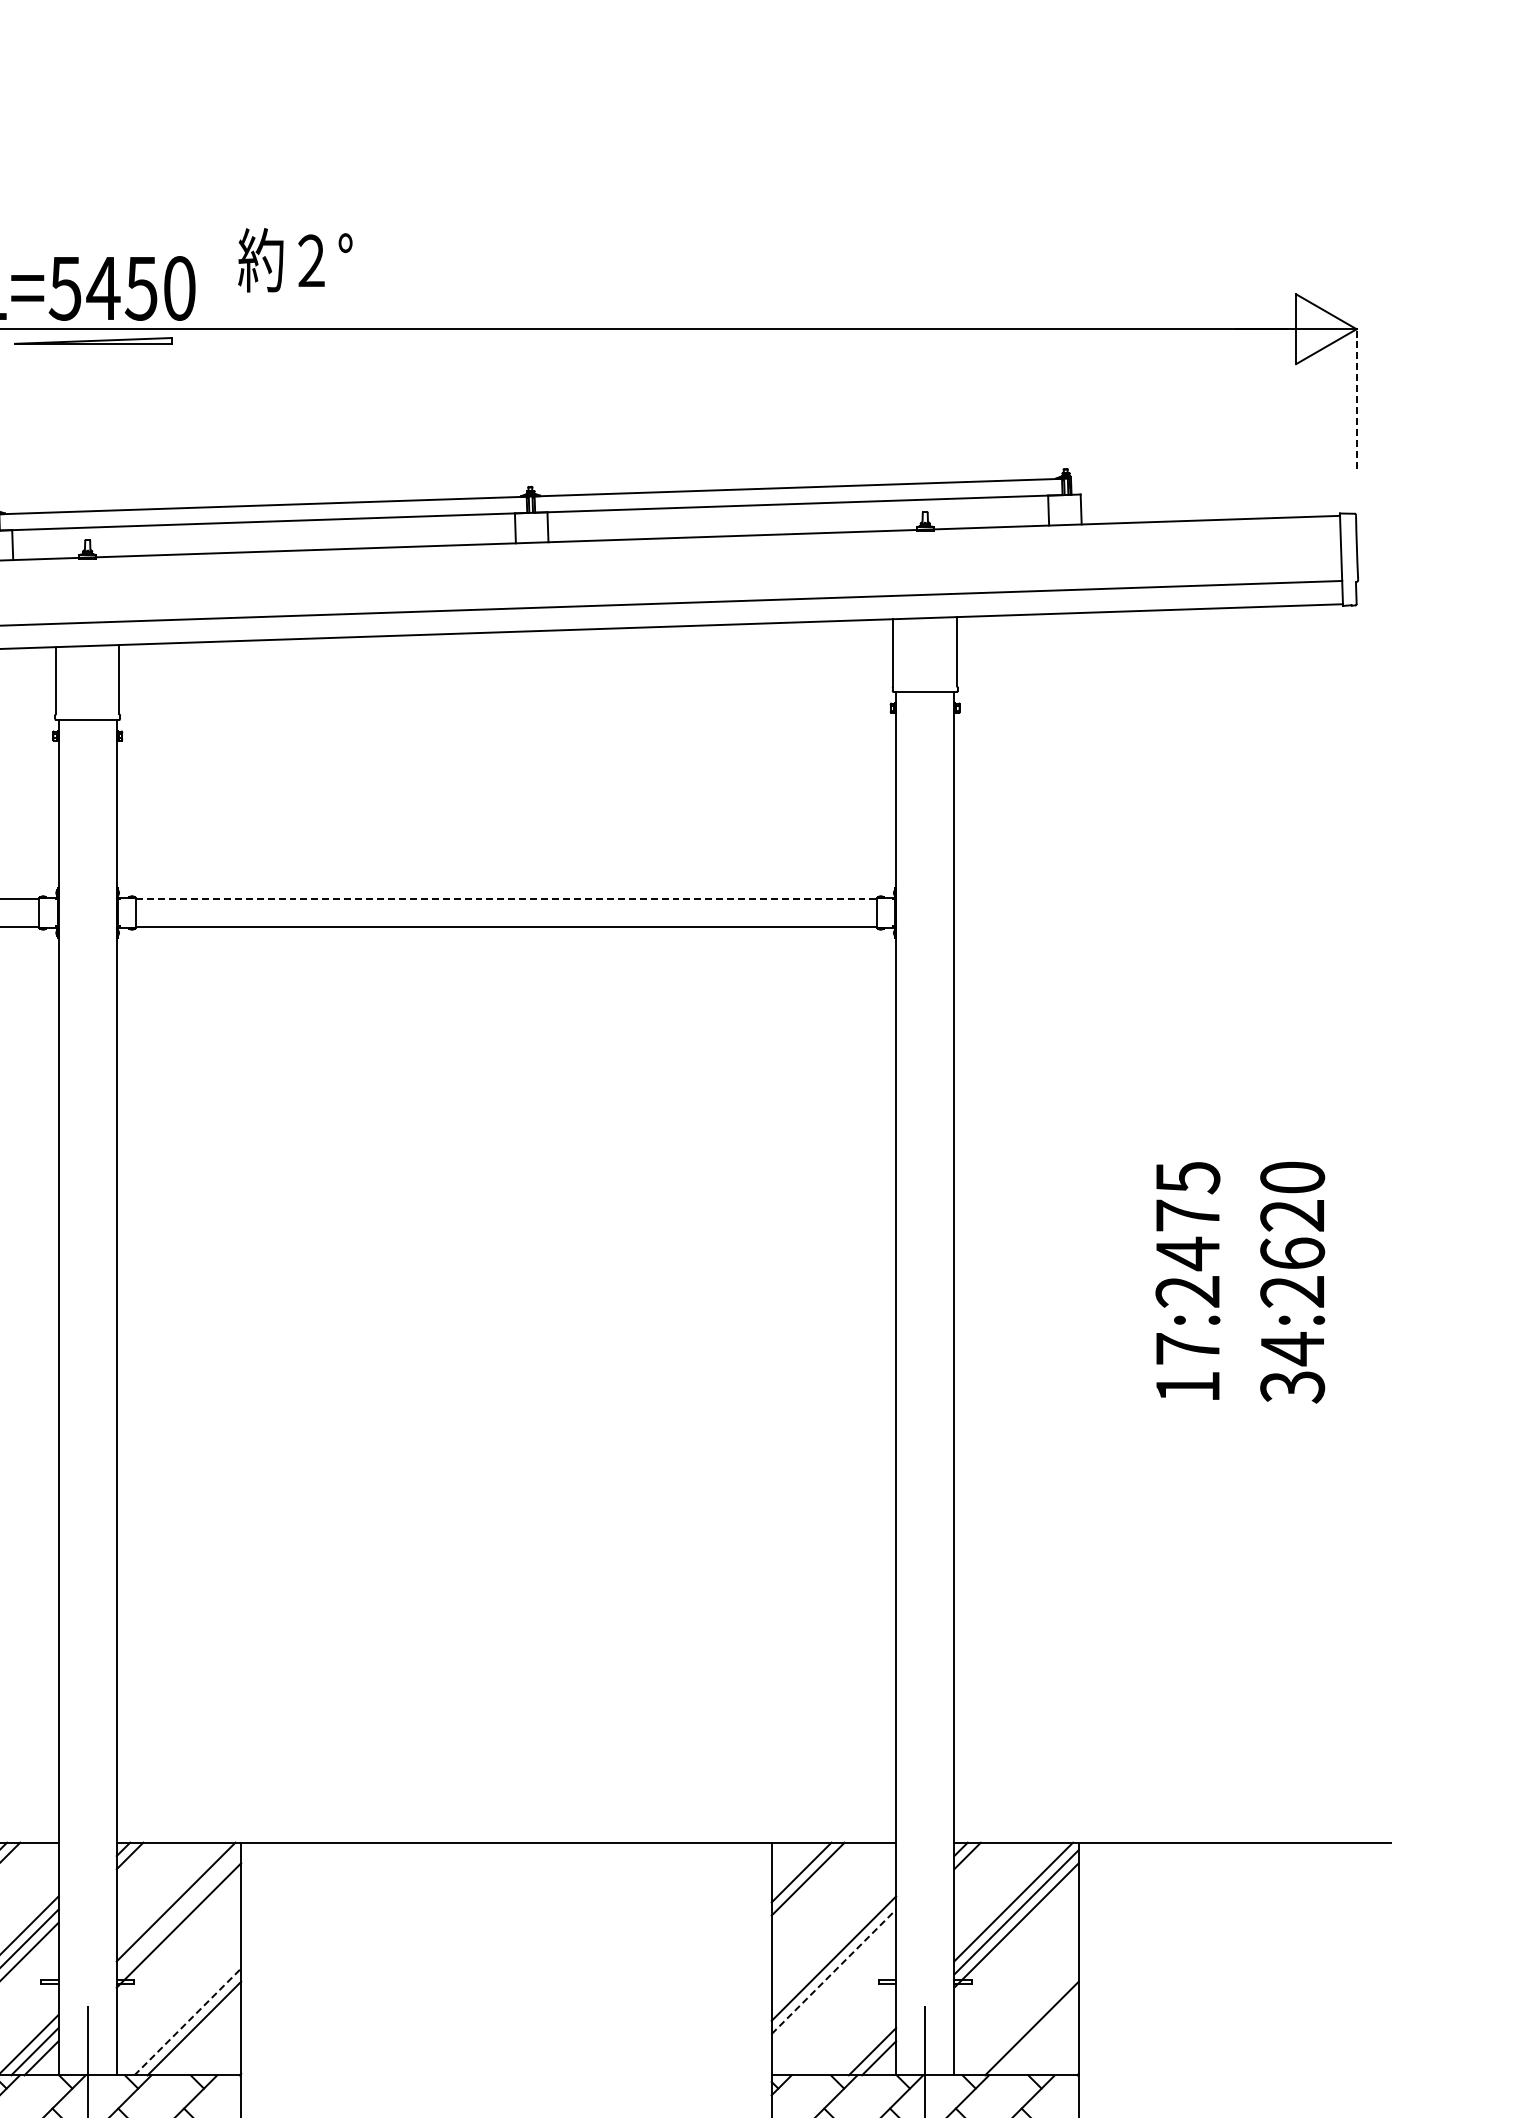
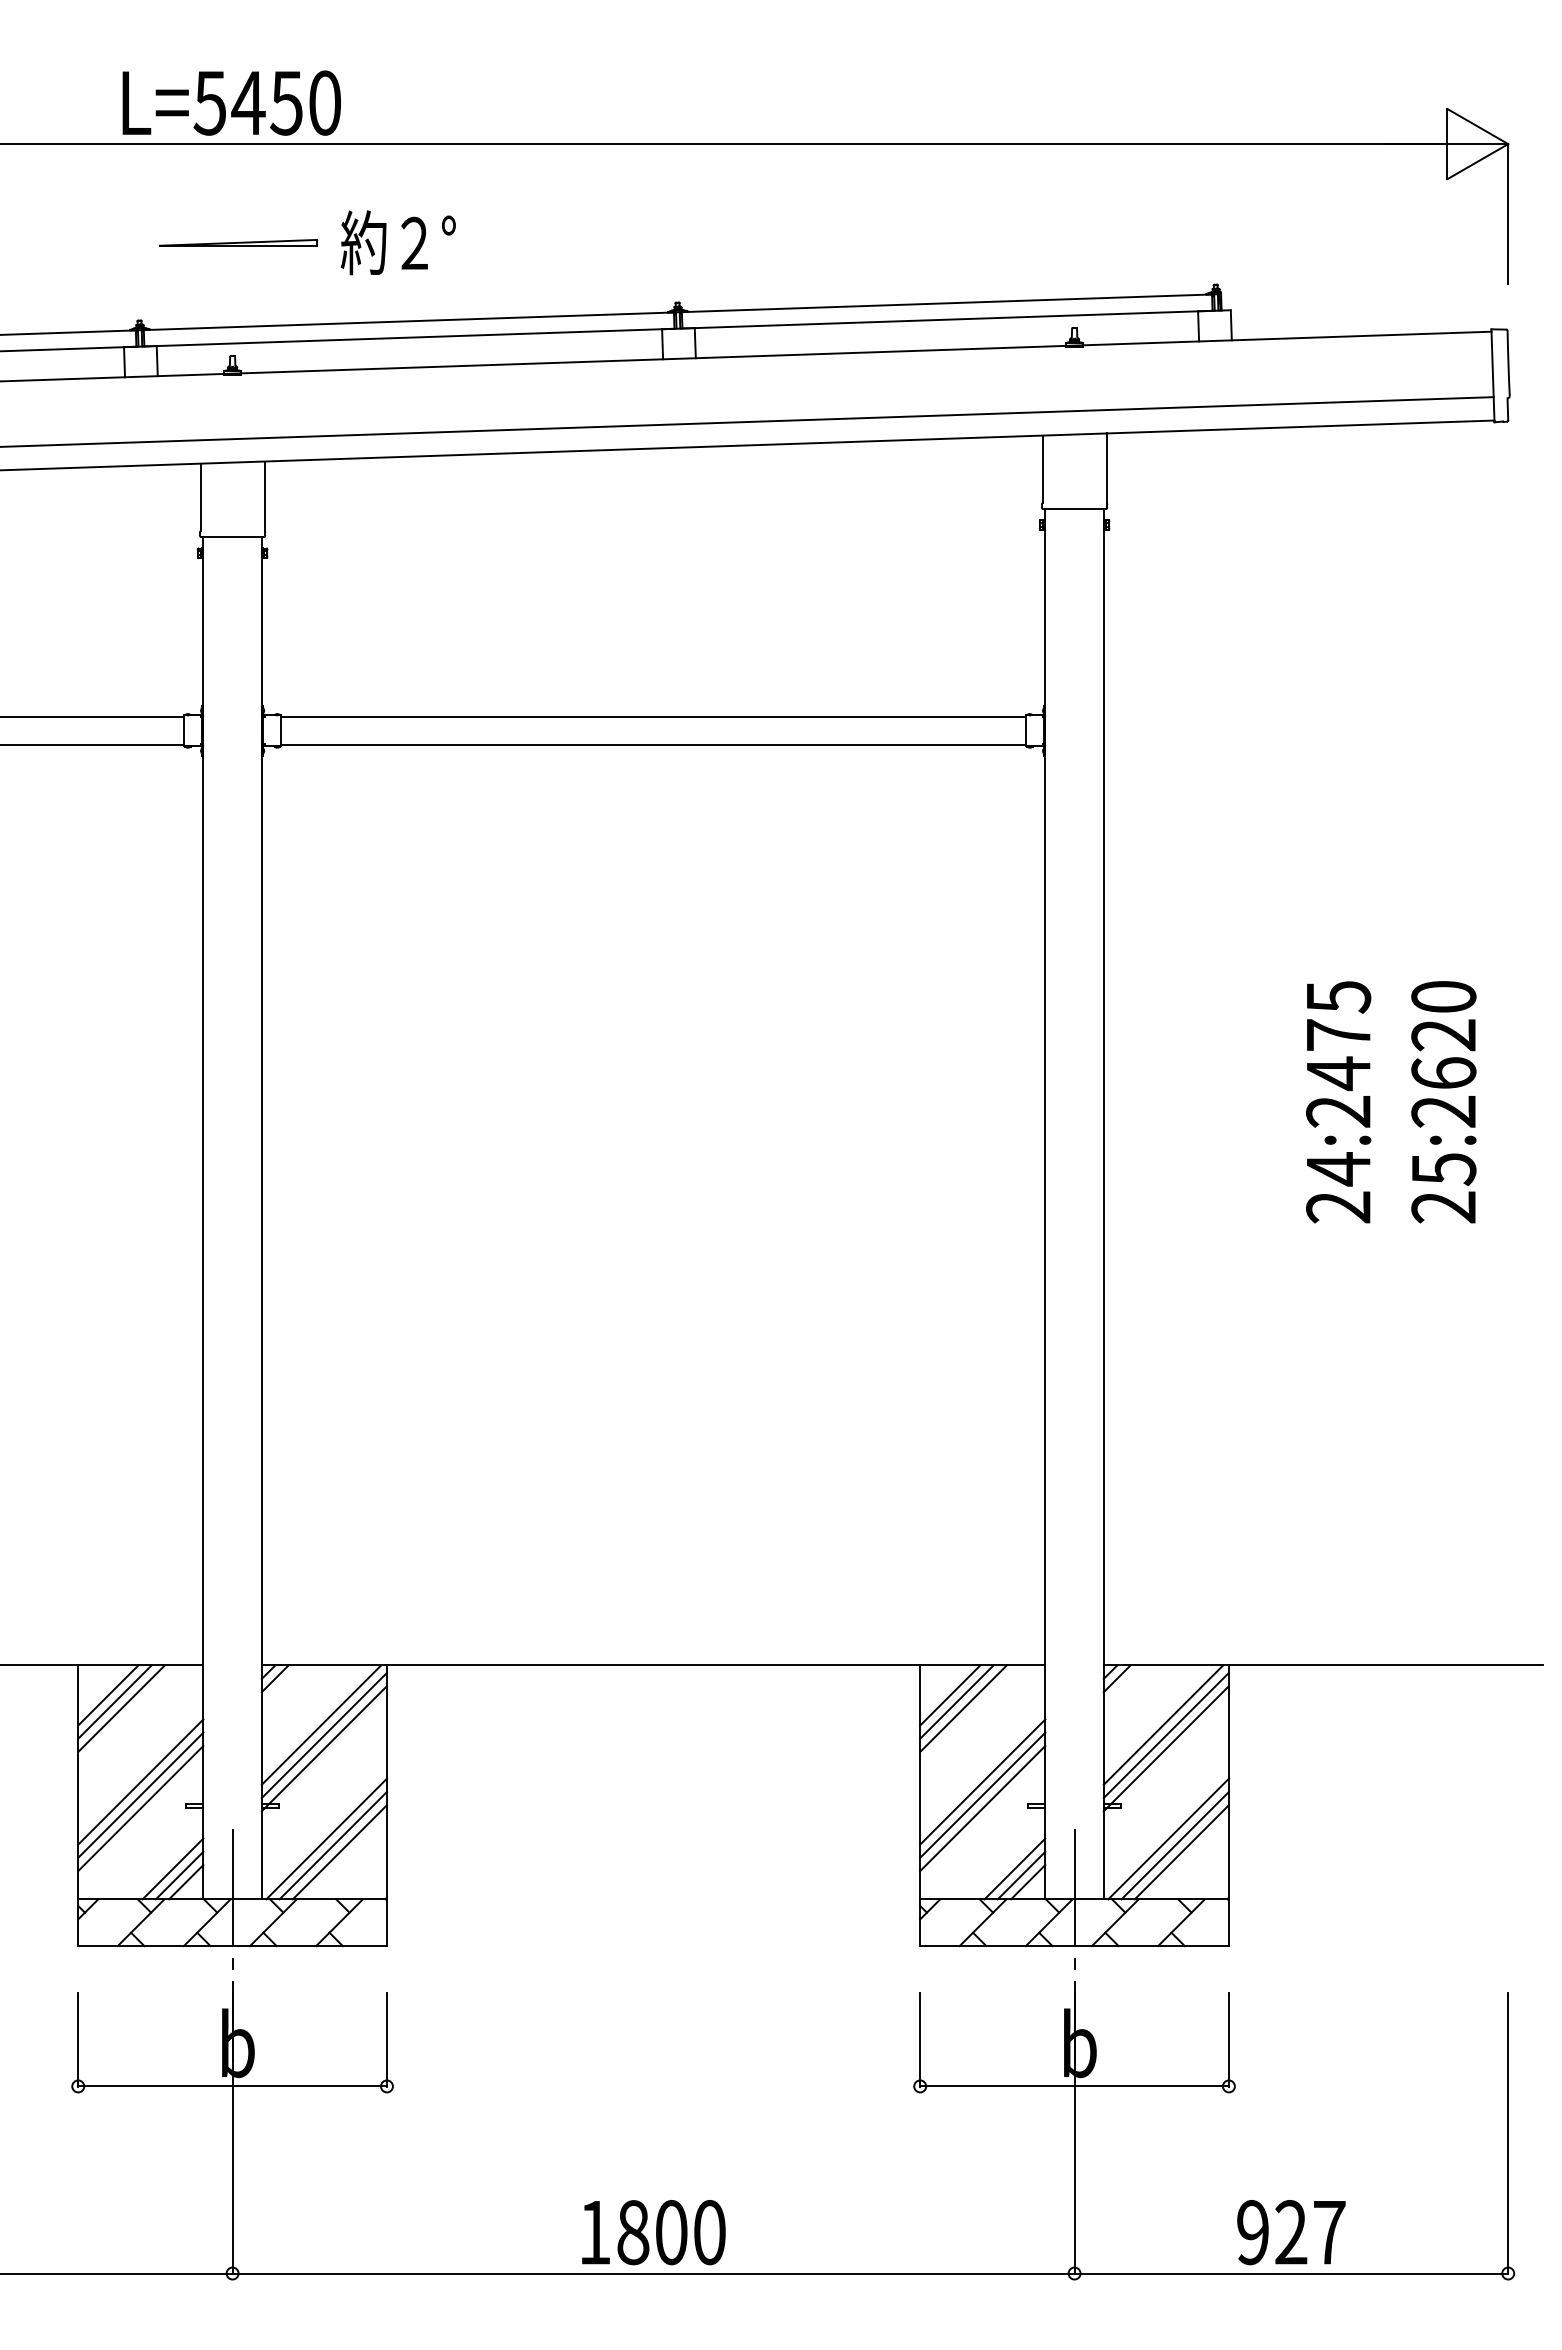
text: (294, 259) -> (397, 242), moved
part: (93, 340) -> (238, 242), moved
line: (1356, 398) -> (1508, 213), dashed -> solid
line: (507, 898) -> (654, 716), dashed -> solid
text: (1187, 1367) -> (1338, 1187), 17:2475 -> 24:2475
text: (1292, 1368) -> (1443, 1188), 34:2620 -> 25:2620
line: (814, 1885) -> (963, 1708), added
line: (178, 1912) -> (323, 1735), added
line: (834, 1971) -> (983, 1794), dashed -> solid
line: (833, 1984) -> (982, 1808), added
line: (181, 2014) -> (326, 1838), added
line: (1018, 2014) -> (1168, 1838), added
line: (188, 2021) -> (333, 1845), dashed -> solid
line: (1024, 2021) -> (1174, 1845), added
line: (865, 2044) -> (1014, 1868), added

